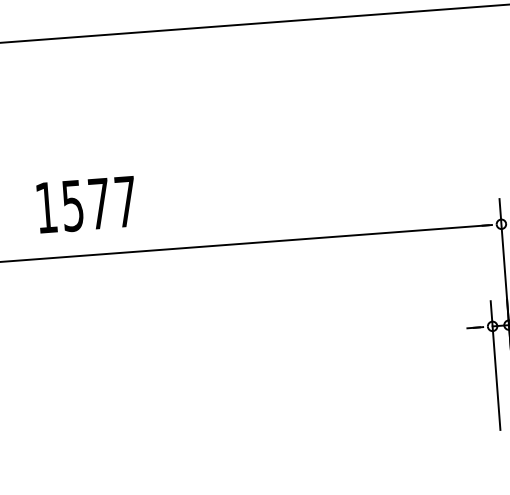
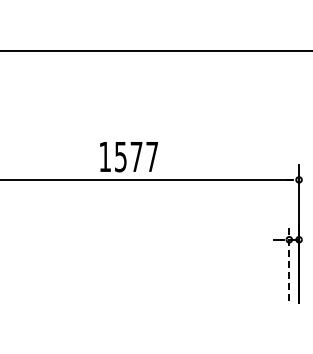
text: (85, 205) -> (128, 157), moved
line: (495, 364) -> (289, 262), solid -> dashed

